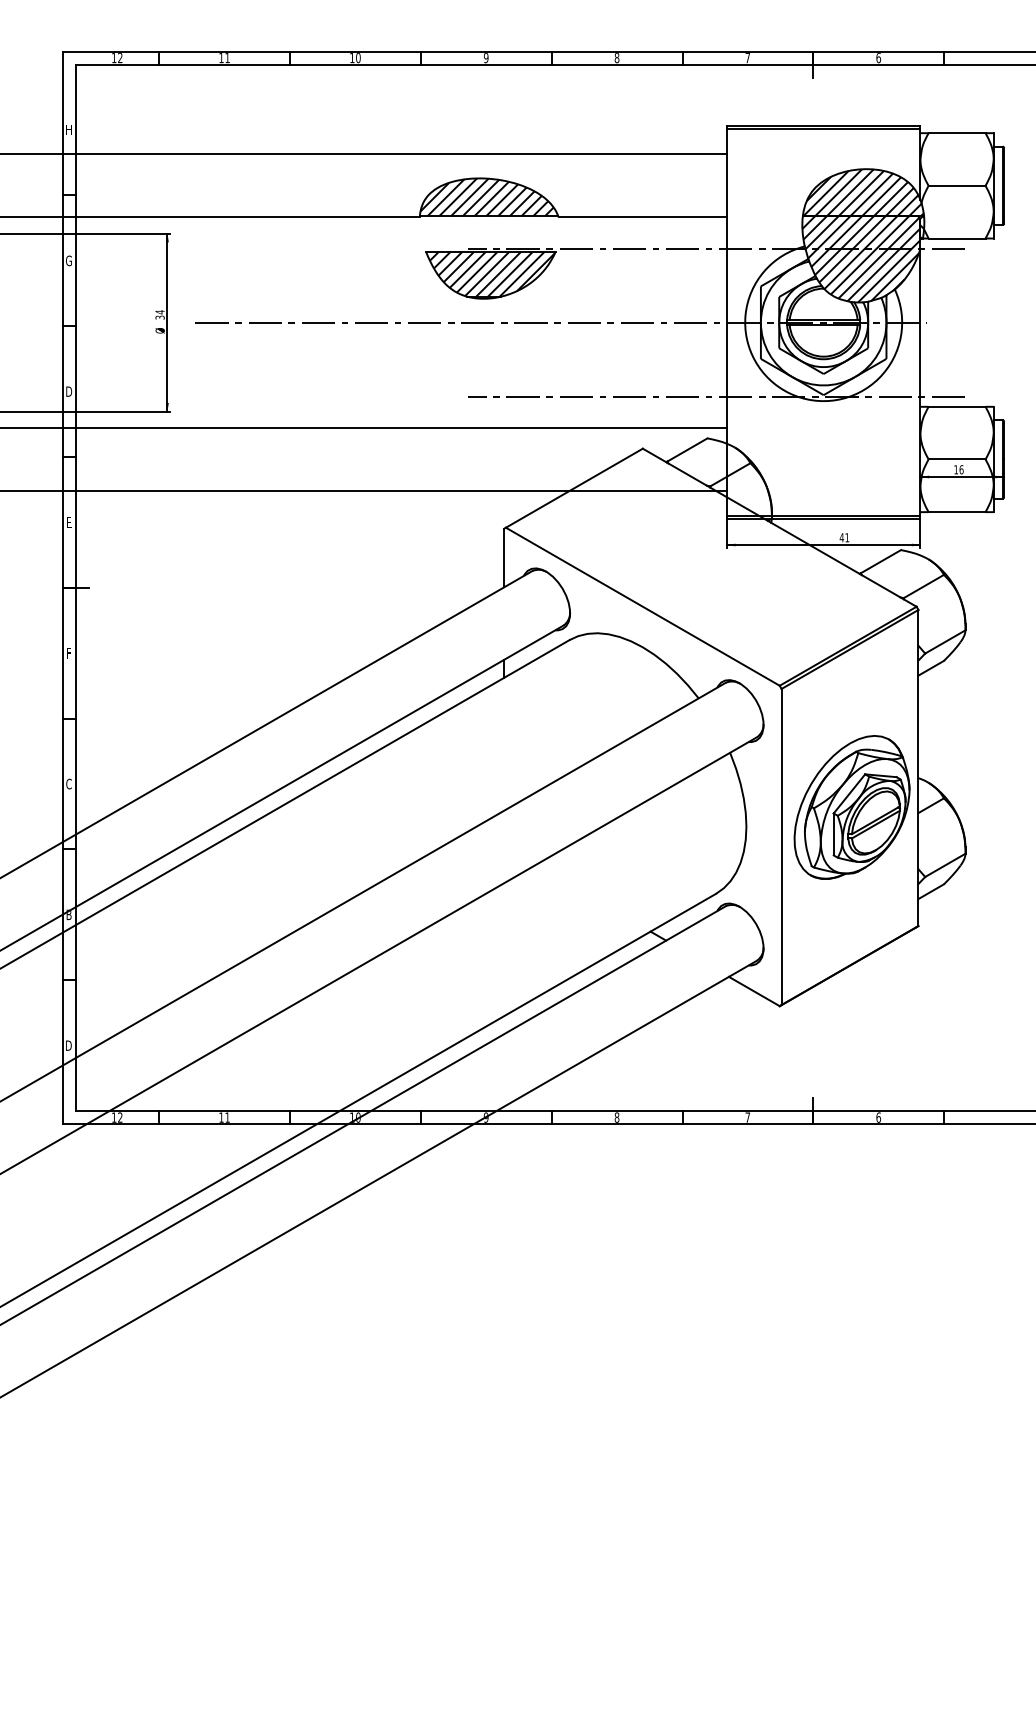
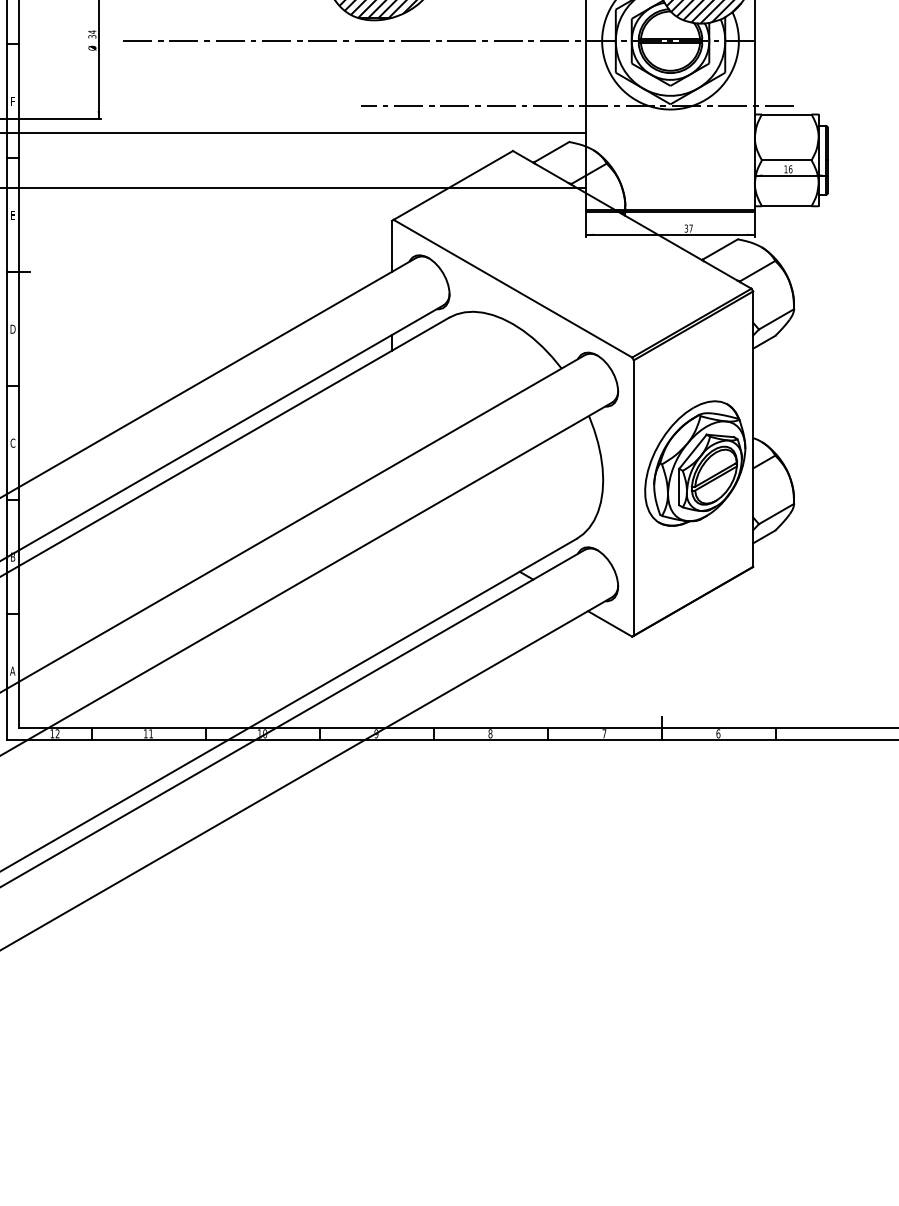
text: (69, 391) -> (13, 101), D -> F
text: (844, 537) -> (688, 228), 41 -> 37
text: (69, 653) -> (13, 329), F -> D
text: (68, 1045) -> (12, 670), D -> A

